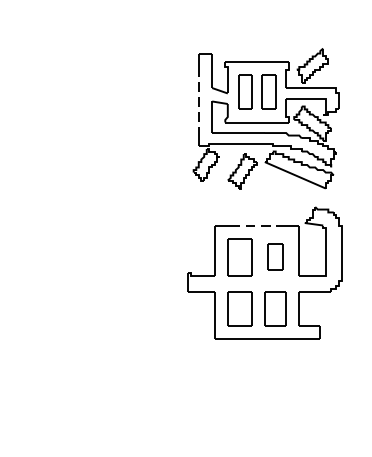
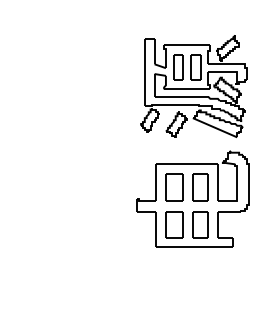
line: (198, 100) -> (144, 73), dashed -> solid
line: (258, 225) -> (188, 164), dashed -> solid
part: (275, 257) -> (200, 187), size x1.43

